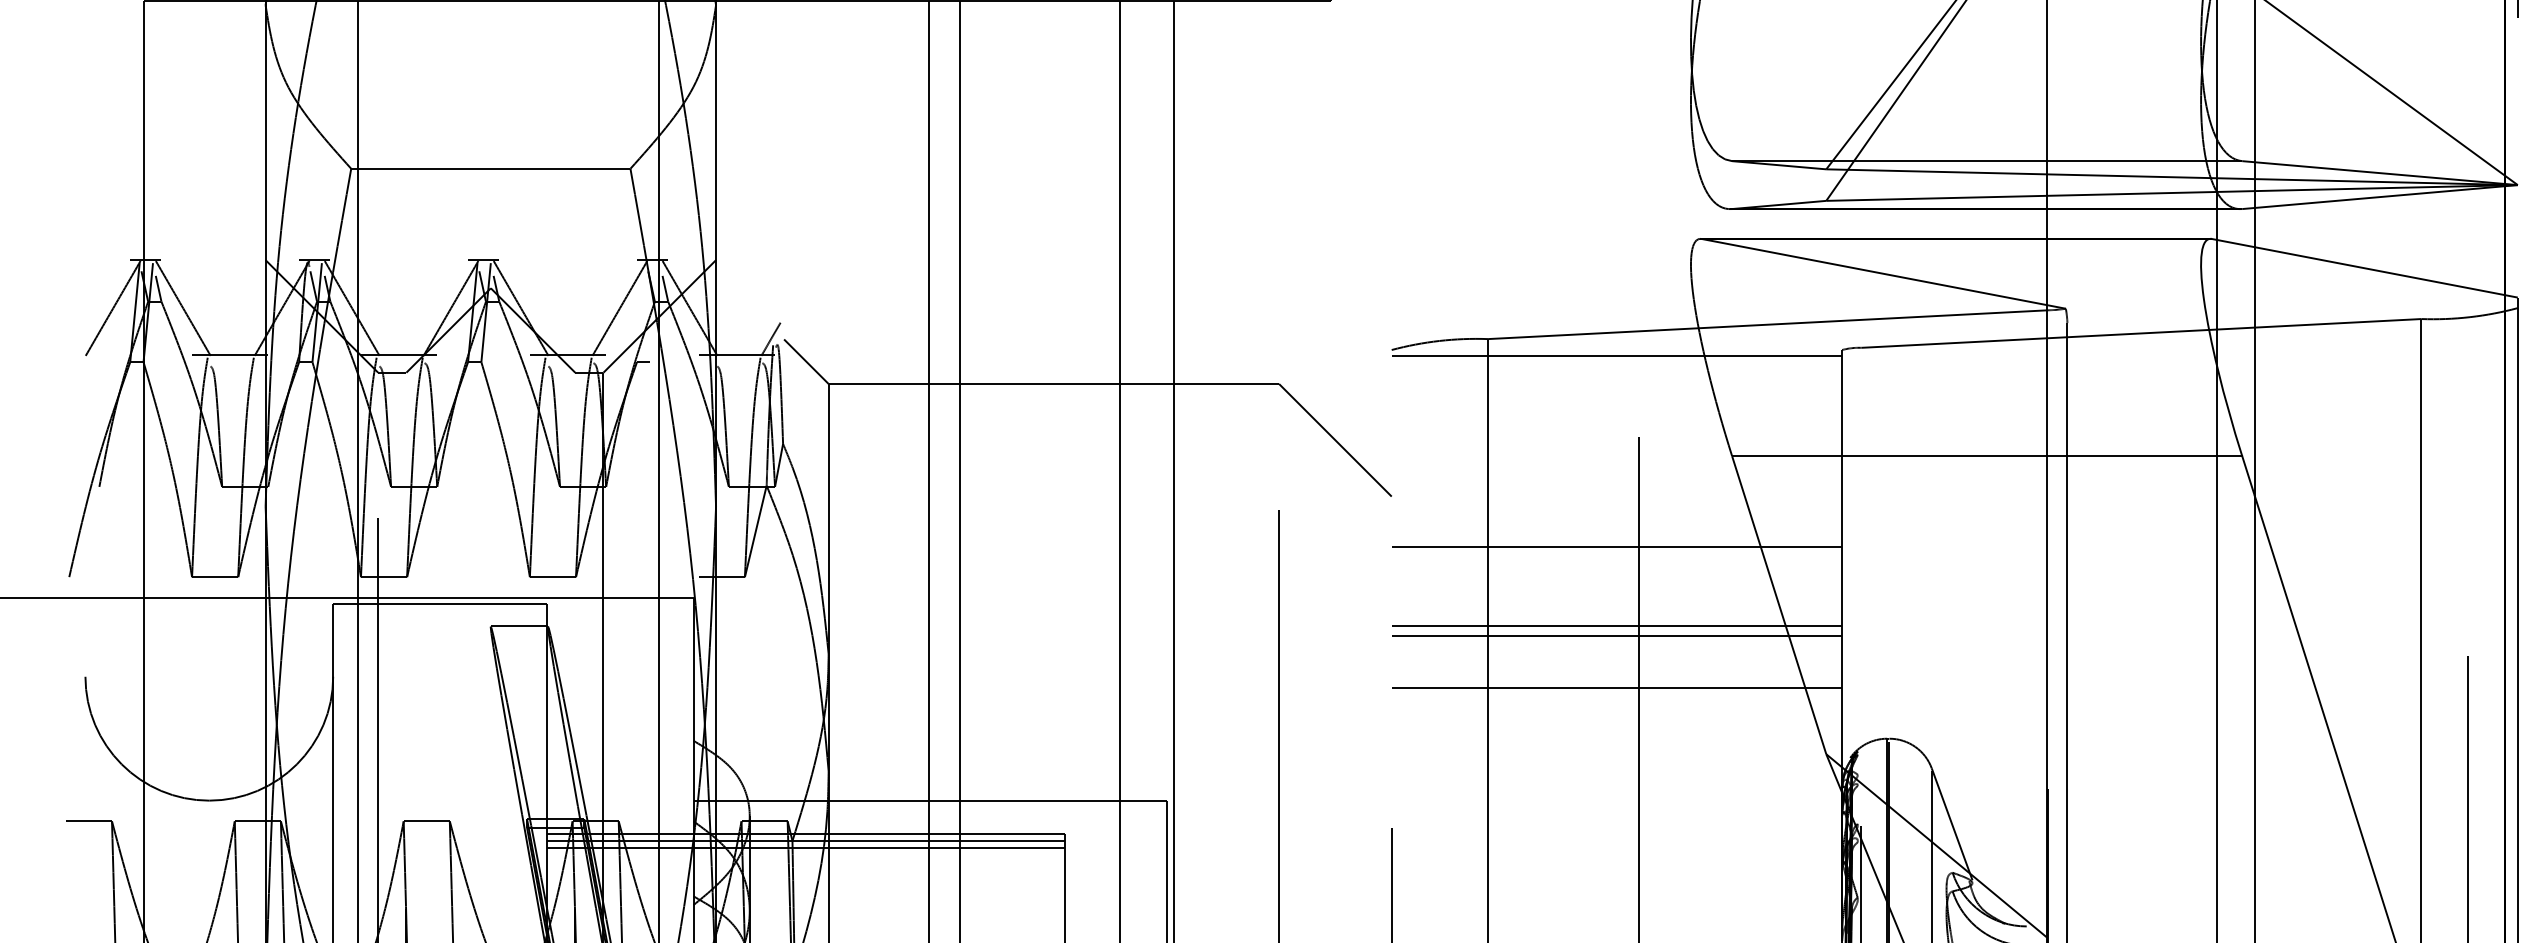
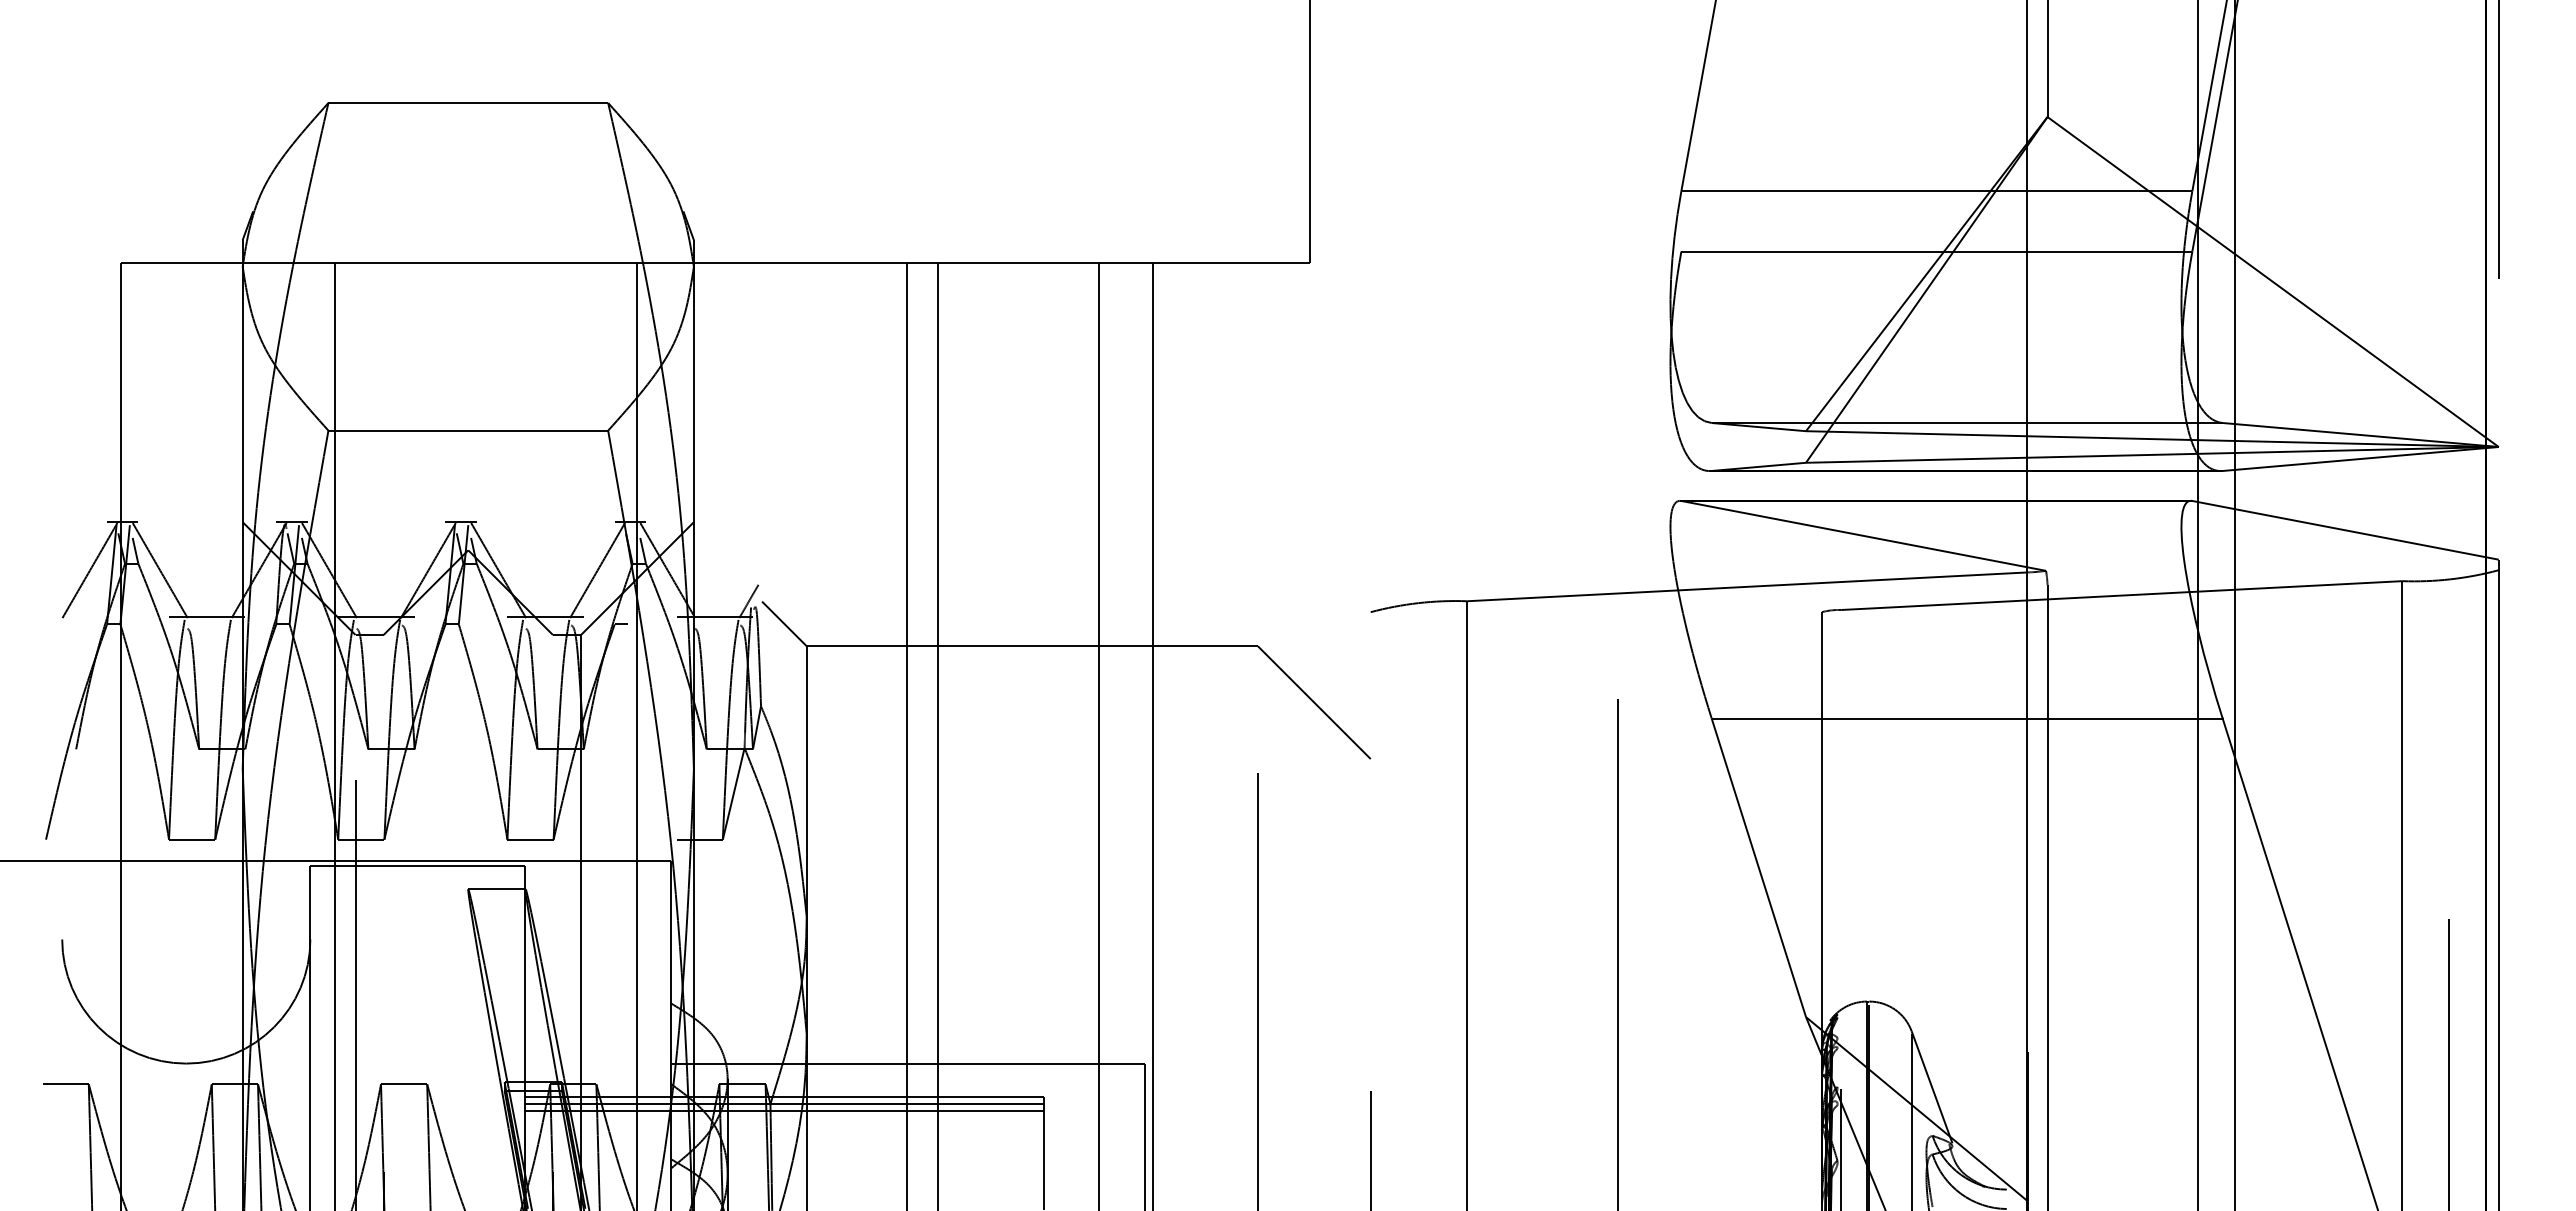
line: (1616, 356) -> (1595, 618), removed
line: (1616, 546) -> (1595, 809), removed
line: (1616, 626) -> (1595, 889), removed
line: (1616, 635) -> (1595, 898), removed
line: (1616, 687) -> (1595, 950), removed

